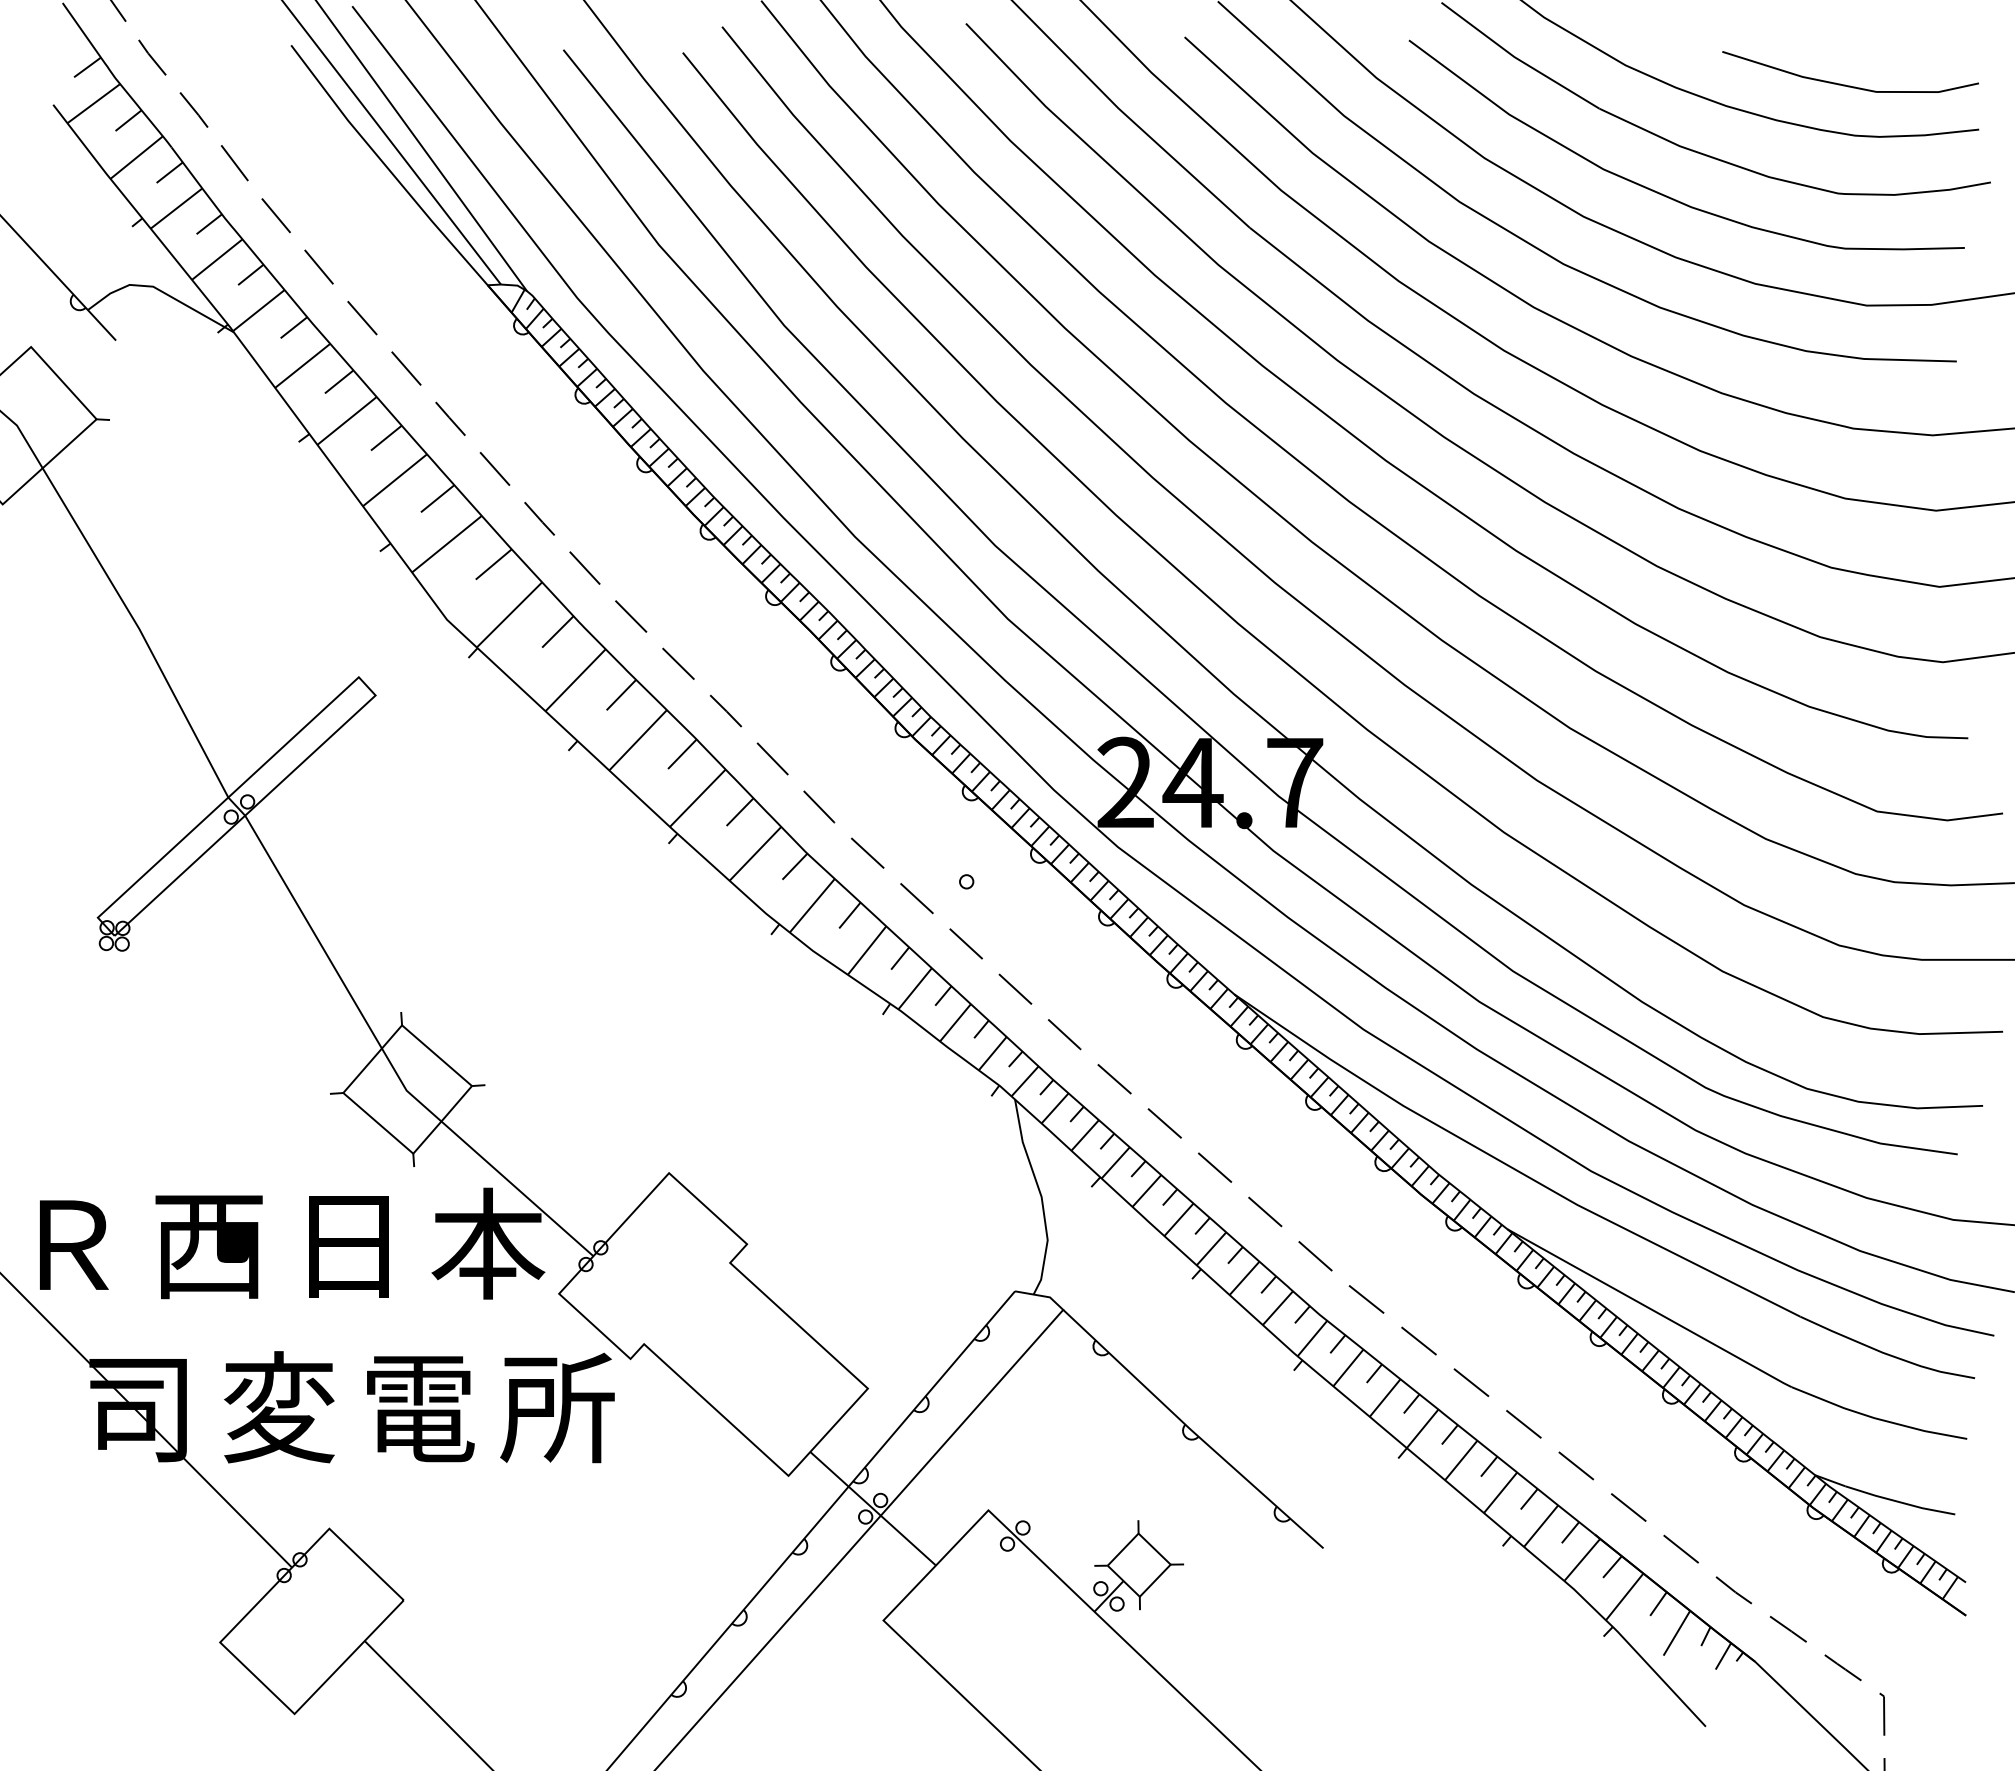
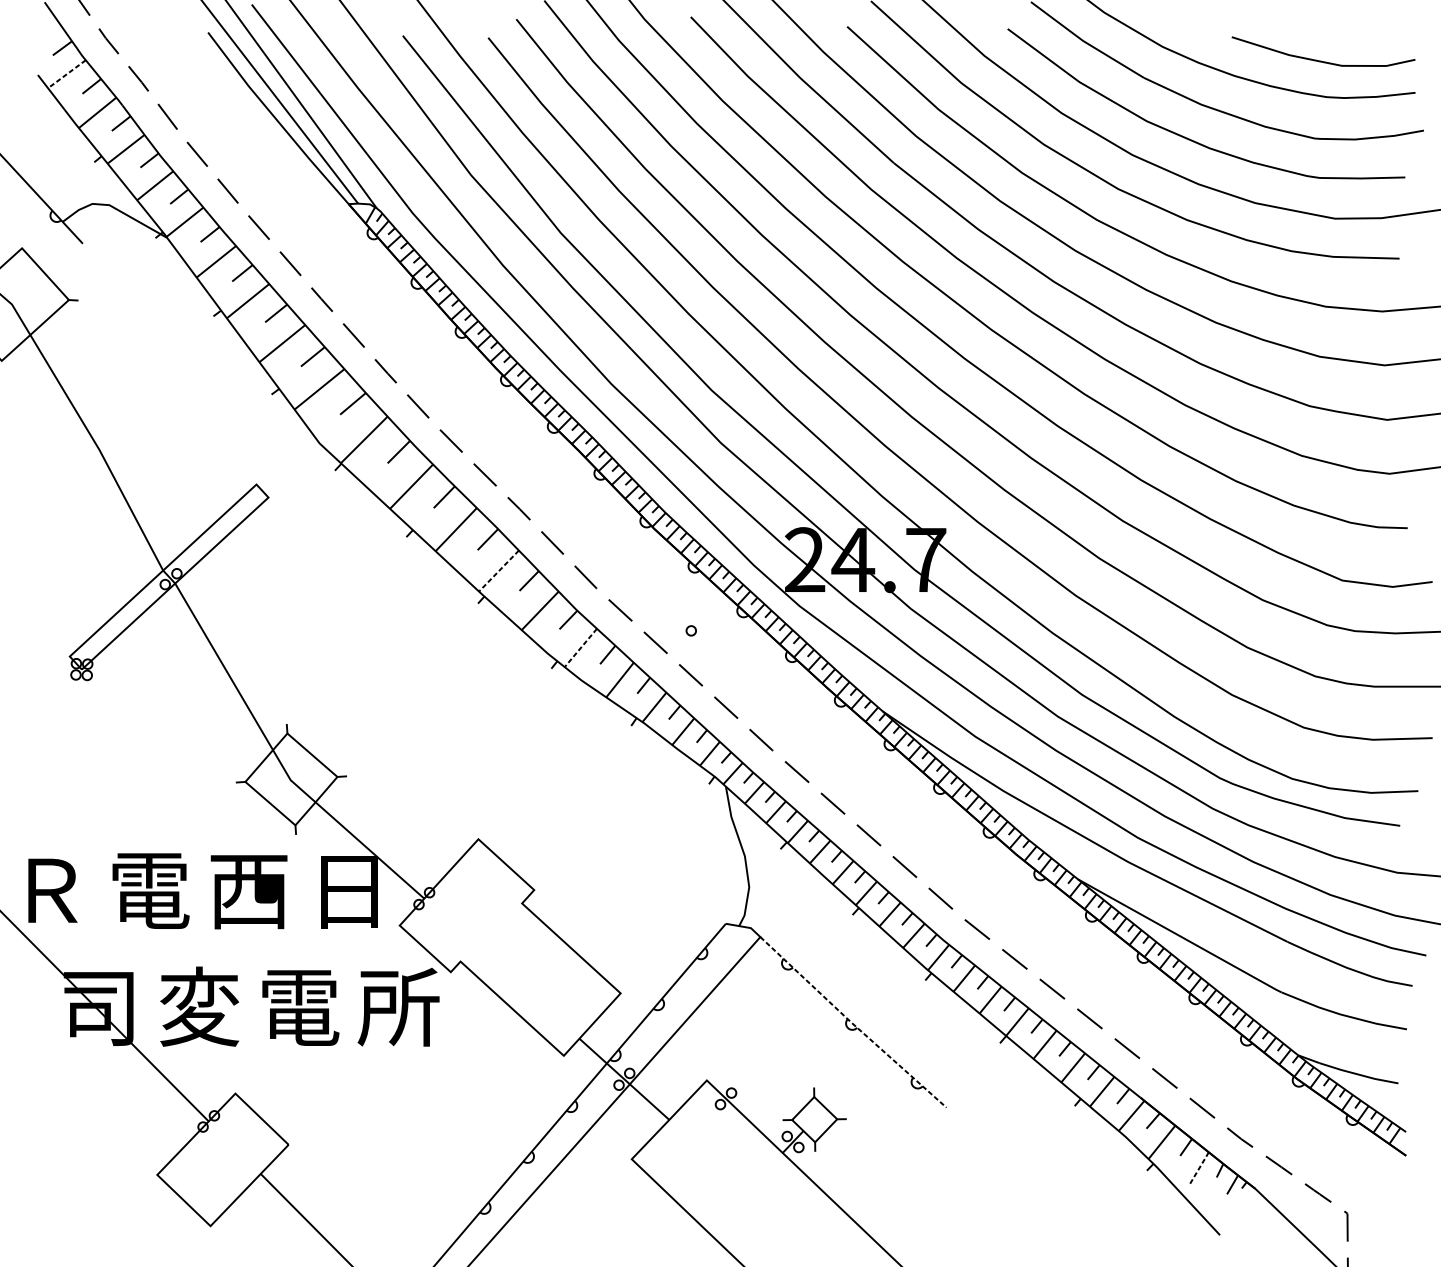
line: (93, 103) -> (66, 74), solid -> dashed
line: (697, 798) -> (498, 571), solid -> dashed
line: (812, 905) -> (581, 647), solid -> dashed
text: (488, 1243) -> (349, 889), 本 -> 日
text: (210, 1245) -> (150, 891), 西 -> 電
text: (348, 1247) -> (249, 892), 日 -> 西
line: (1192, 1431) -> (852, 1024), solid -> dashed
line: (1676, 1633) -> (1199, 1168), solid -> dashed

